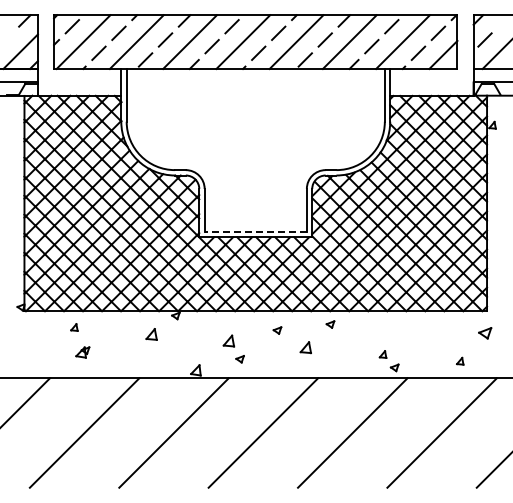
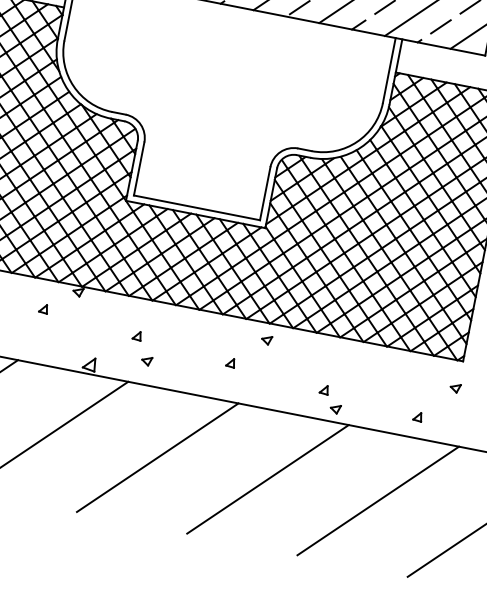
line: (255, 231) -> (196, 207), dashed -> solid
part: (277, 330) -> (199, 334), removed
part: (484, 332) -> (454, 387), size x0.62
part: (151, 333) -> (43, 307), size x0.62
part: (228, 340) -> (137, 335), size x0.62
part: (305, 347) -> (230, 362), size x0.62

